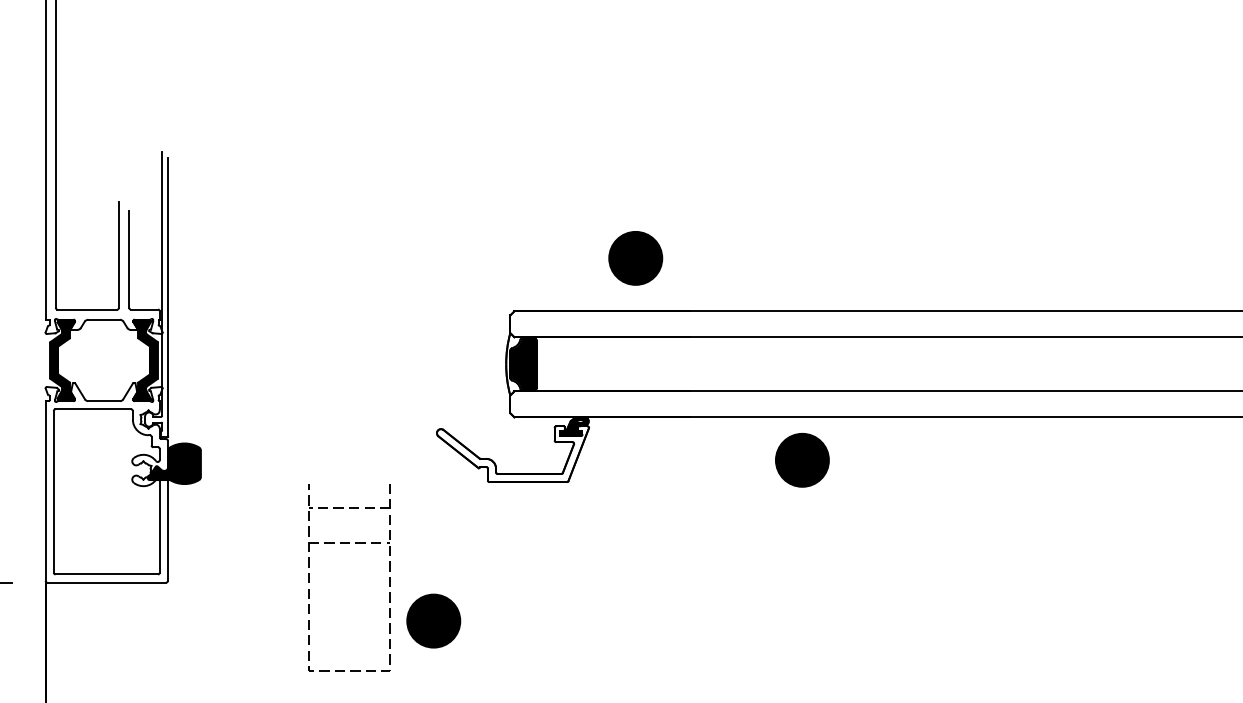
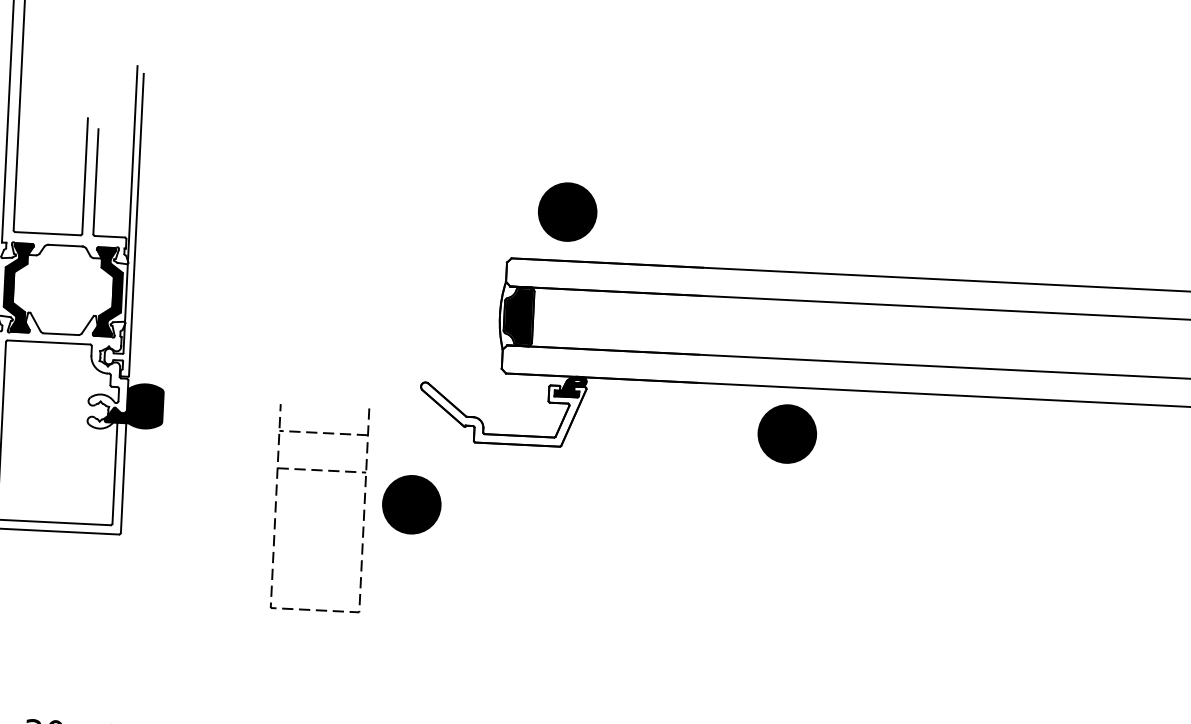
part: (635, 258) -> (567, 212), moved
part: (802, 460) -> (787, 434), moved
part: (349, 543) -> (321, 471), moved
part: (433, 620) -> (411, 504), moved

